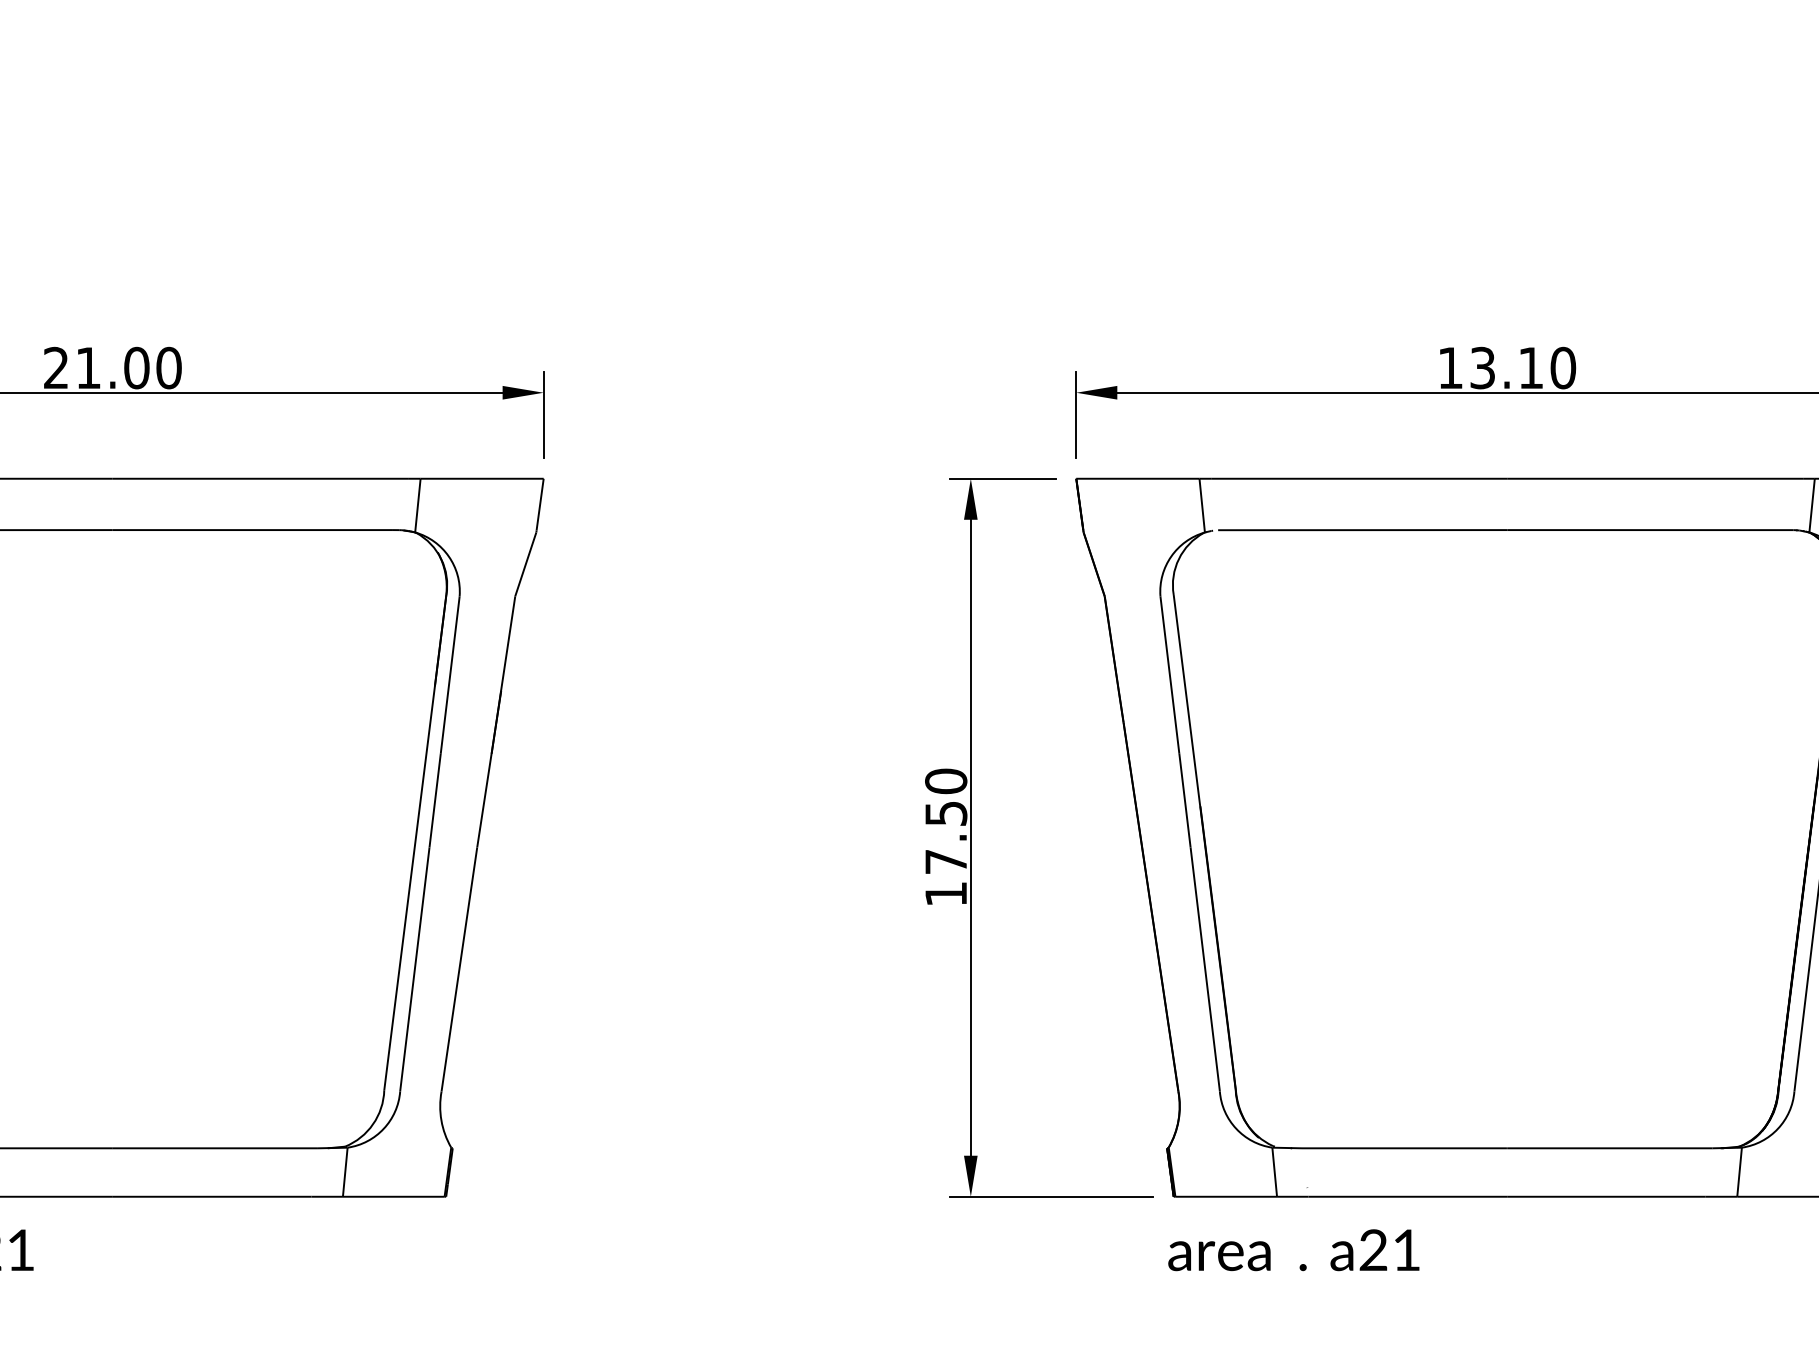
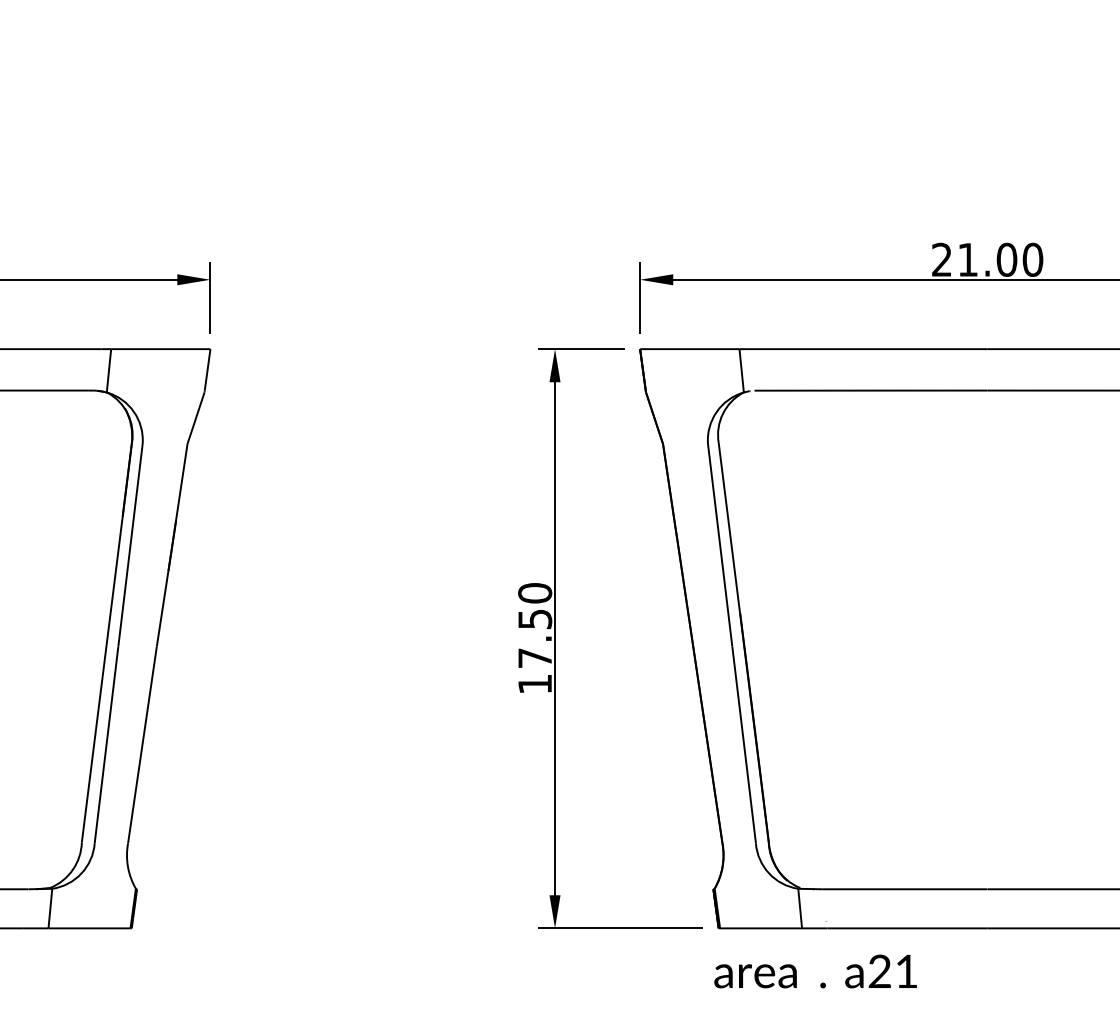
text: (1490, 367) -> (974, 259), 13.10 -> 21.00

